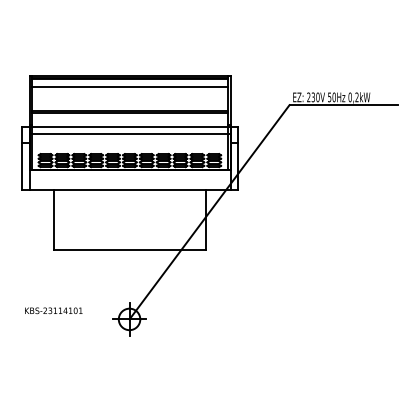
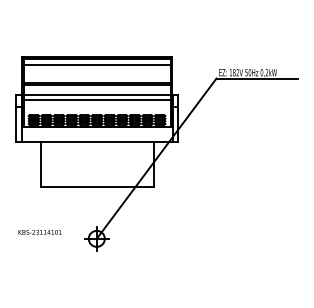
text: (313, 97) -> (234, 72), 230V -> 182V

